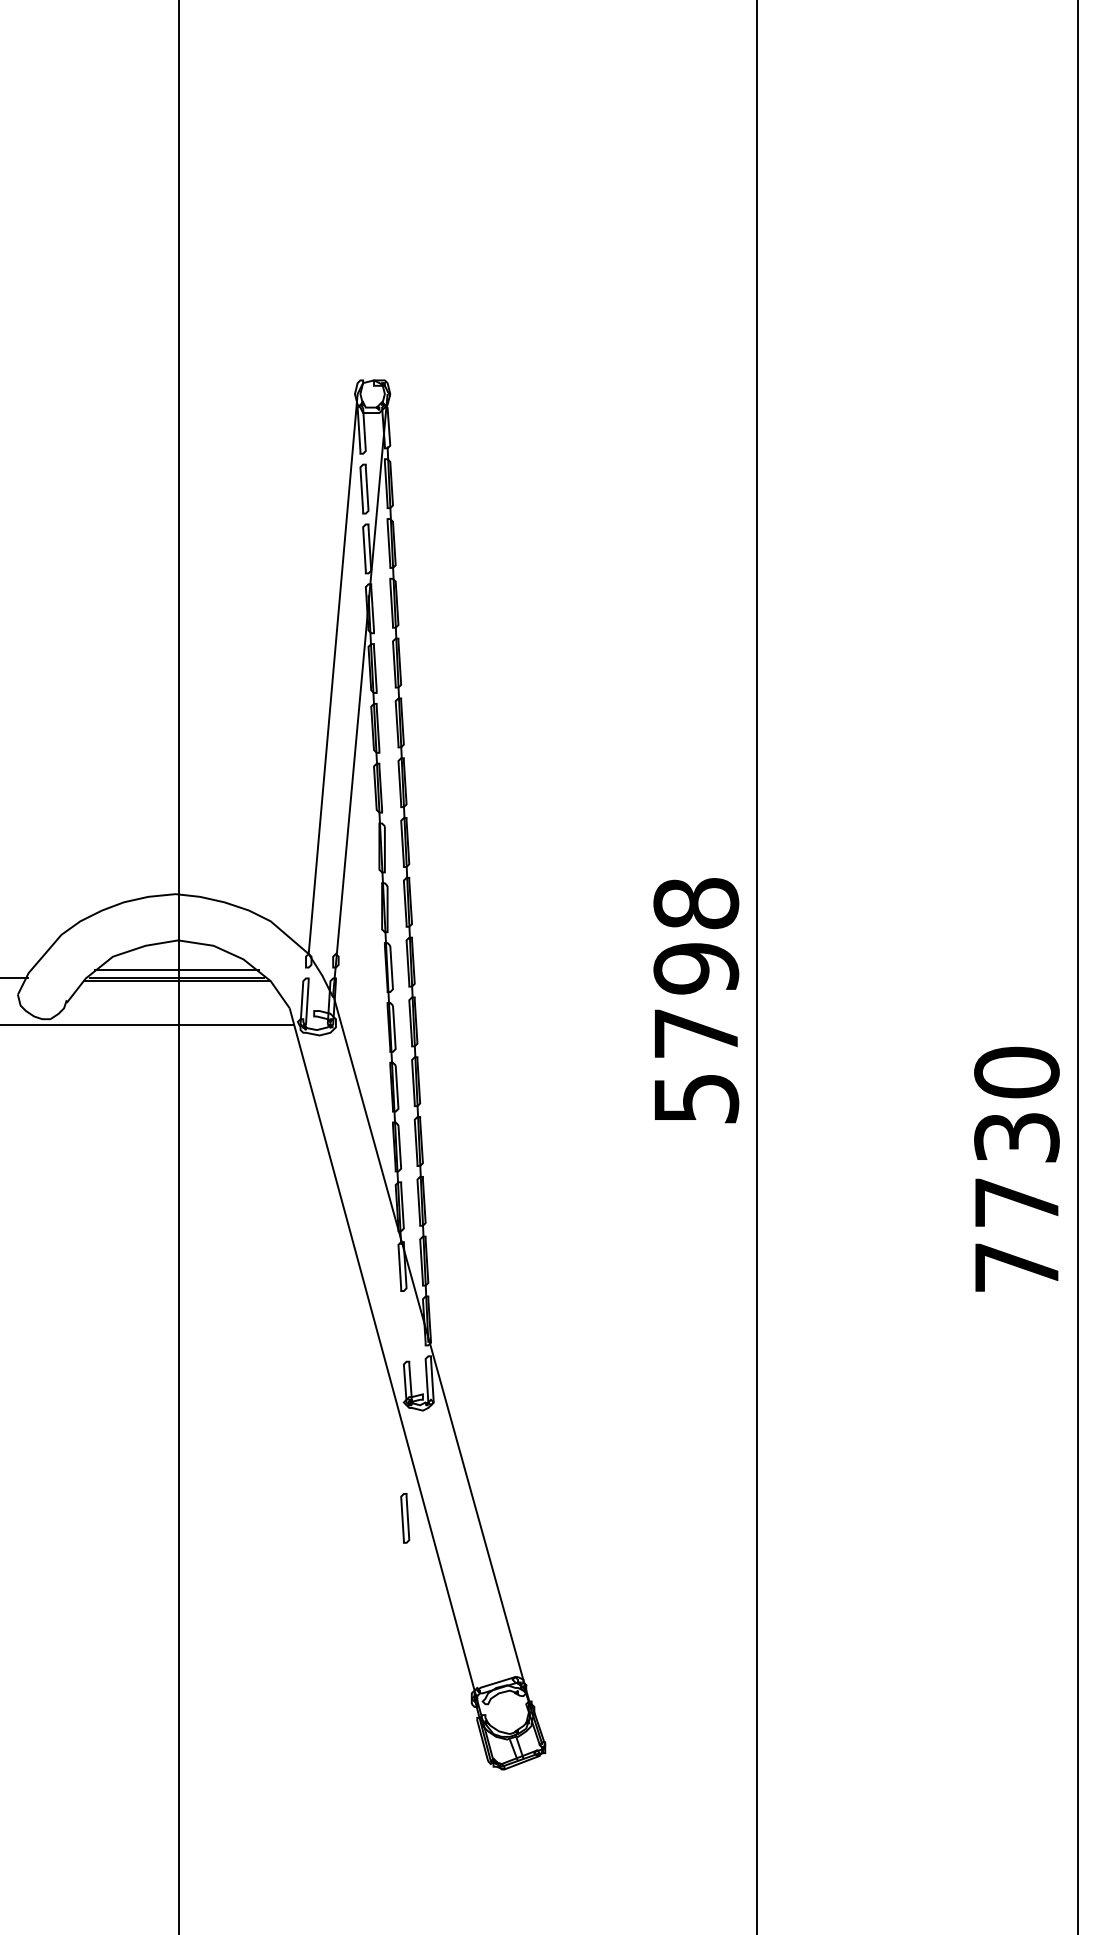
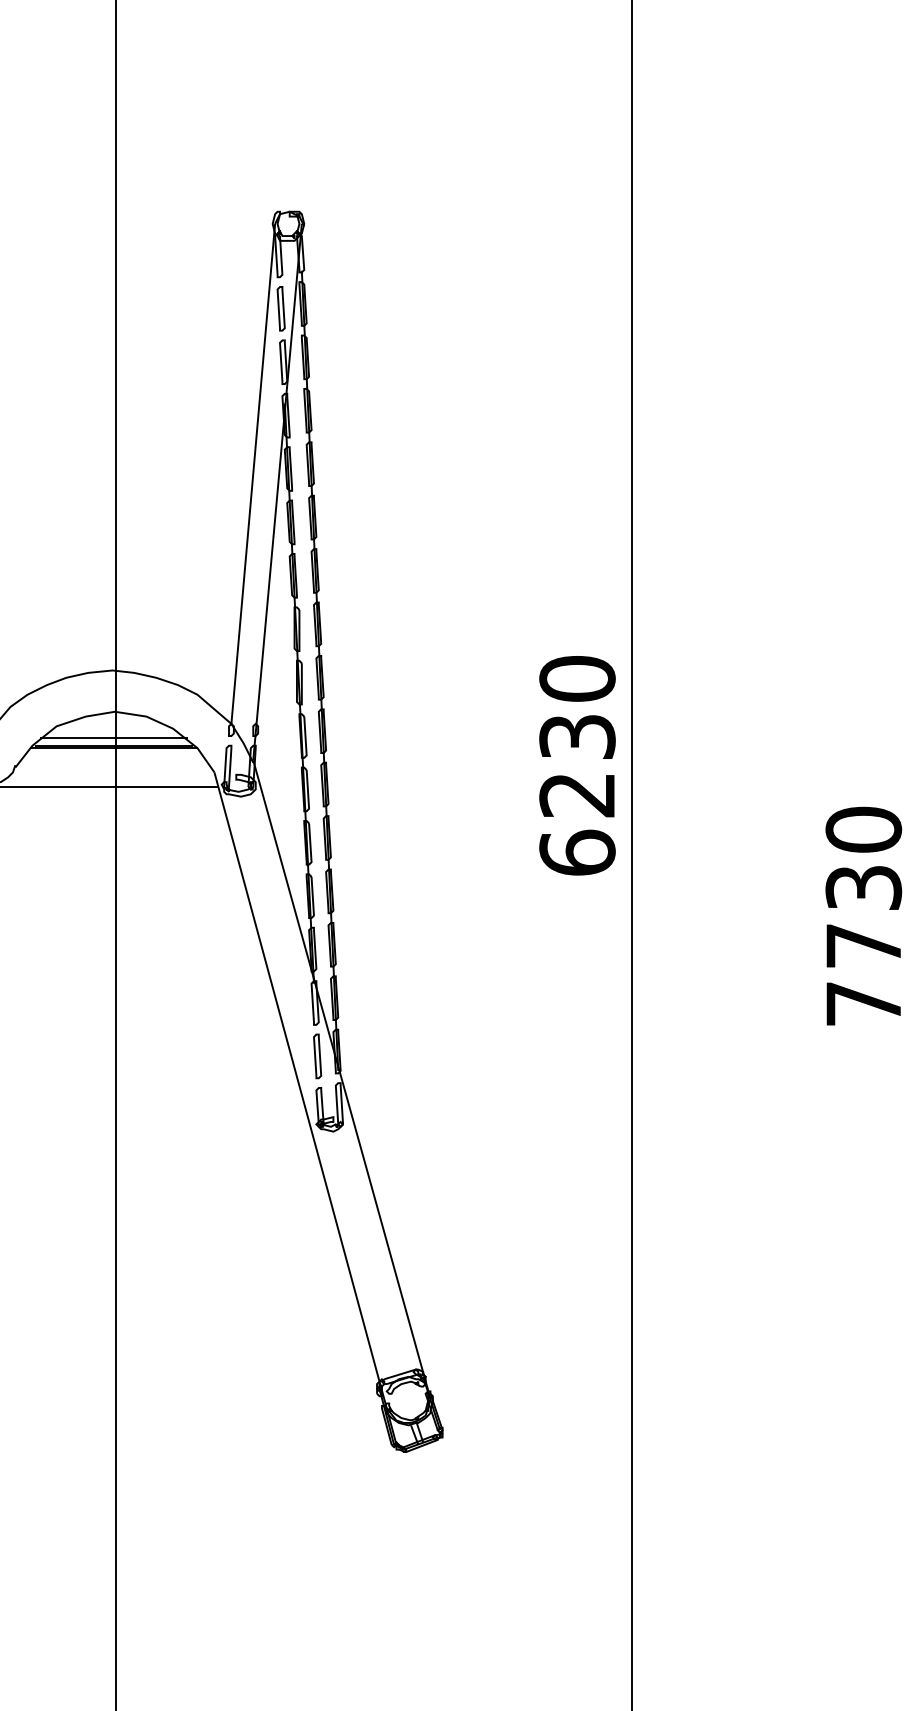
text: (696, 1000) -> (577, 765), 5798 -> 6230
part: (405, 1518) -> (317, 1056), moved

